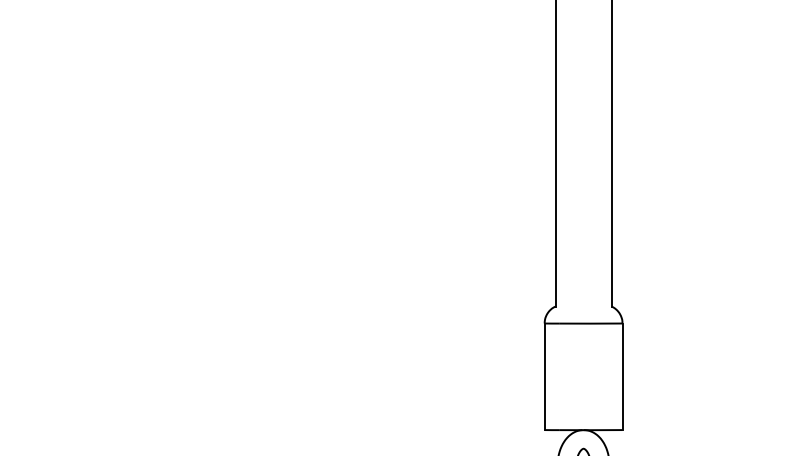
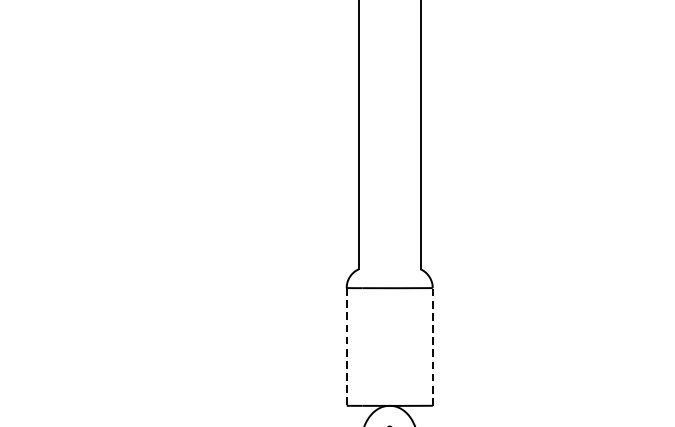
line: (622, 376) -> (432, 346), solid -> dashed
line: (544, 377) -> (346, 347), solid -> dashed

